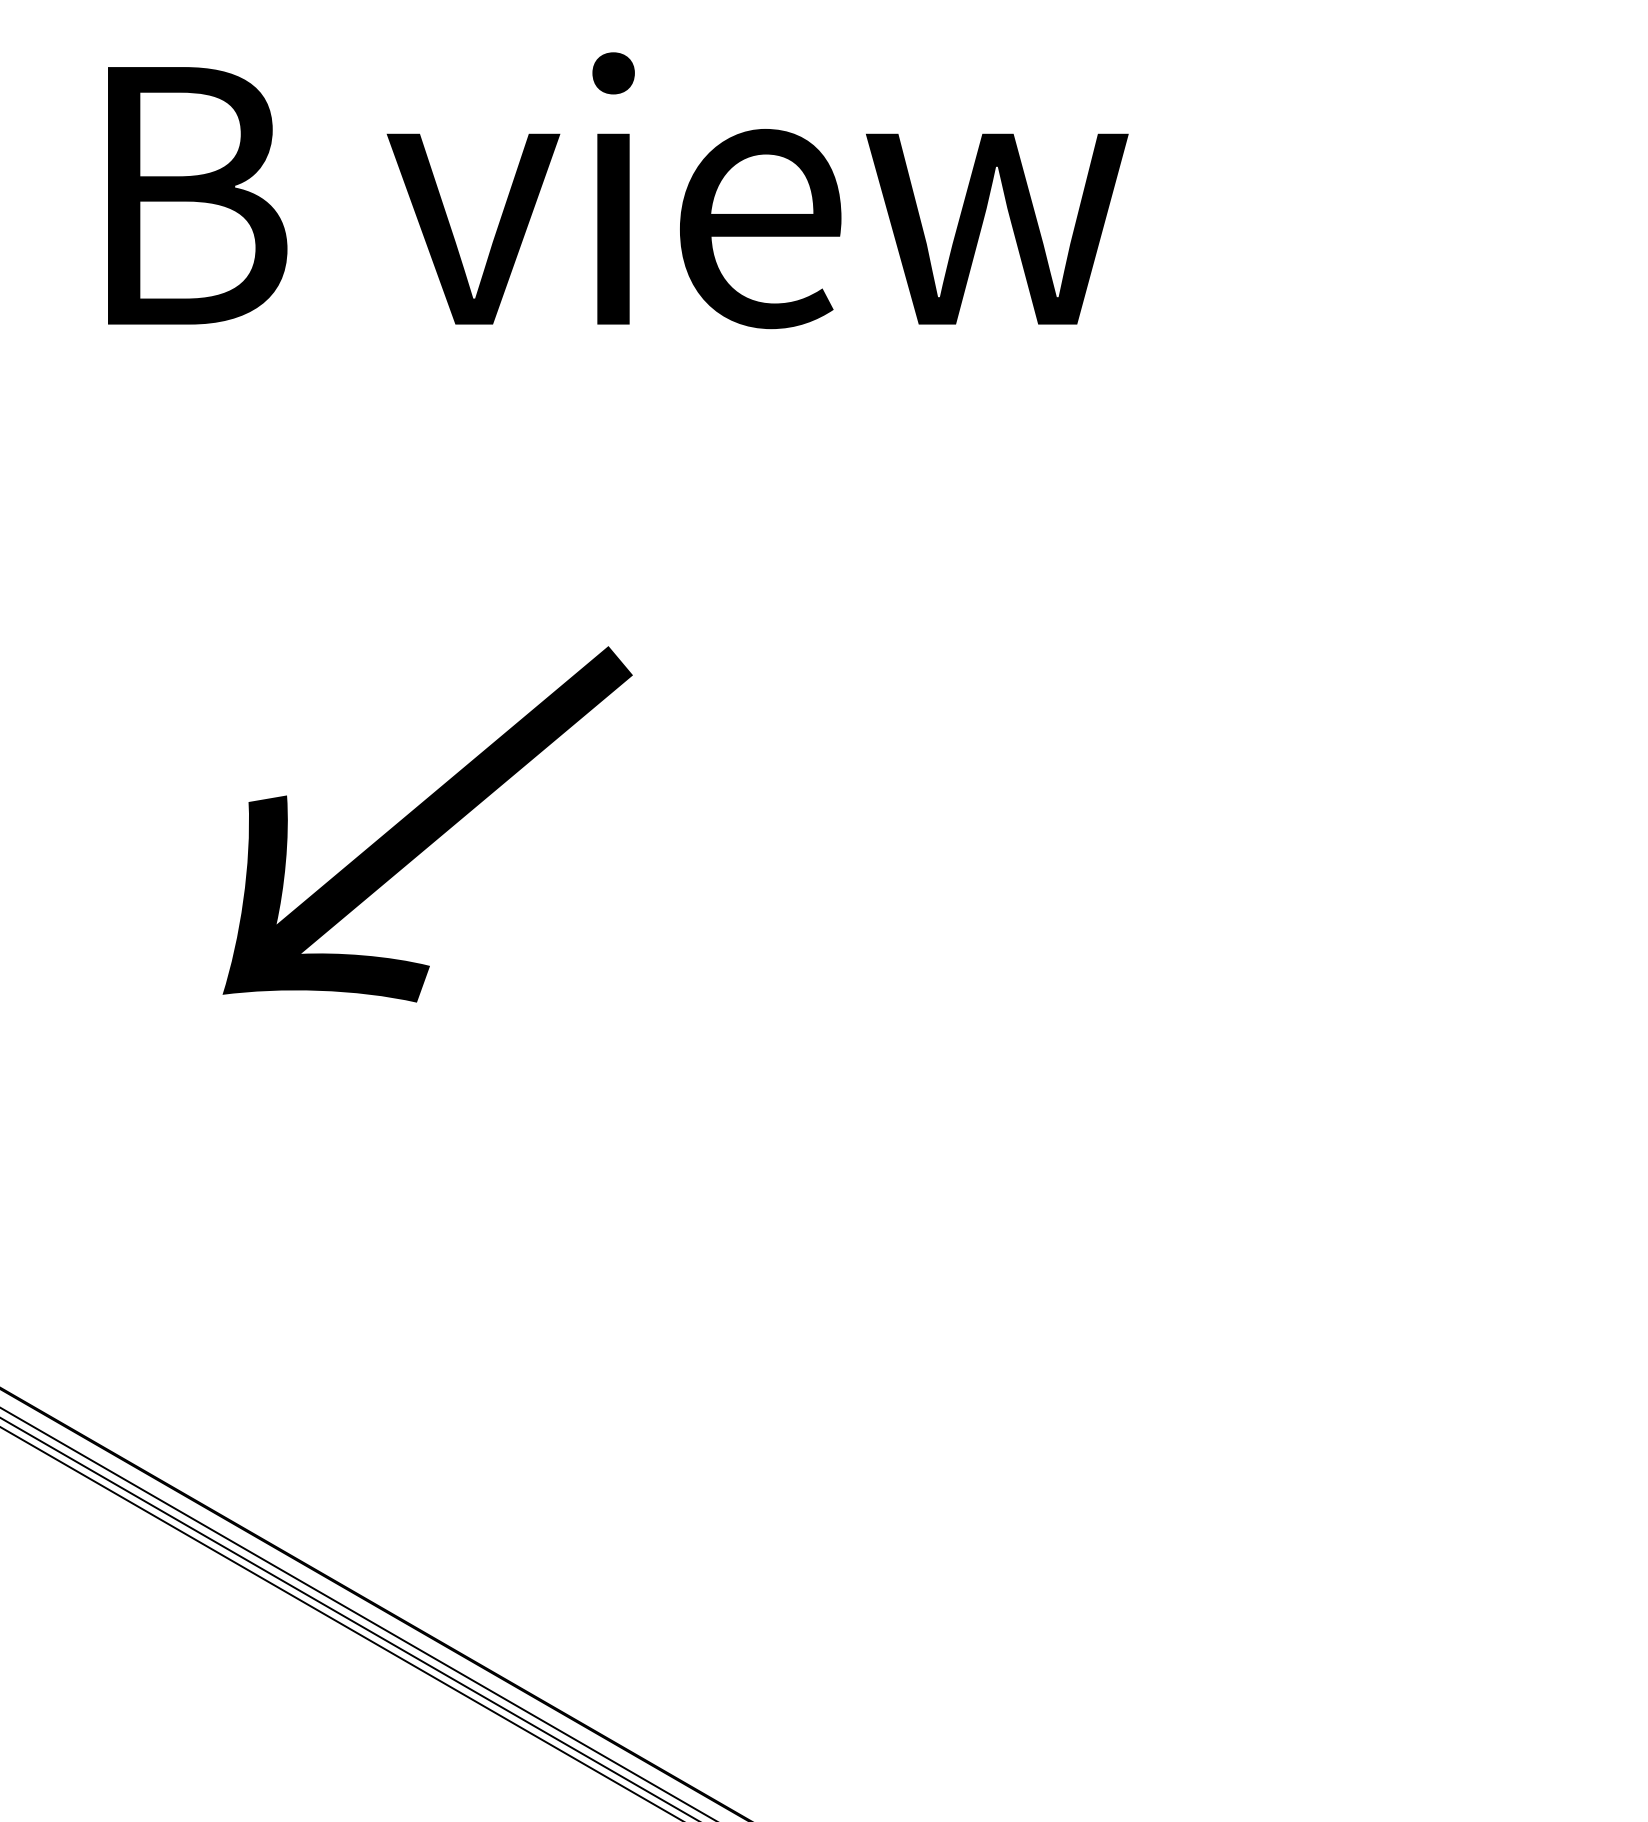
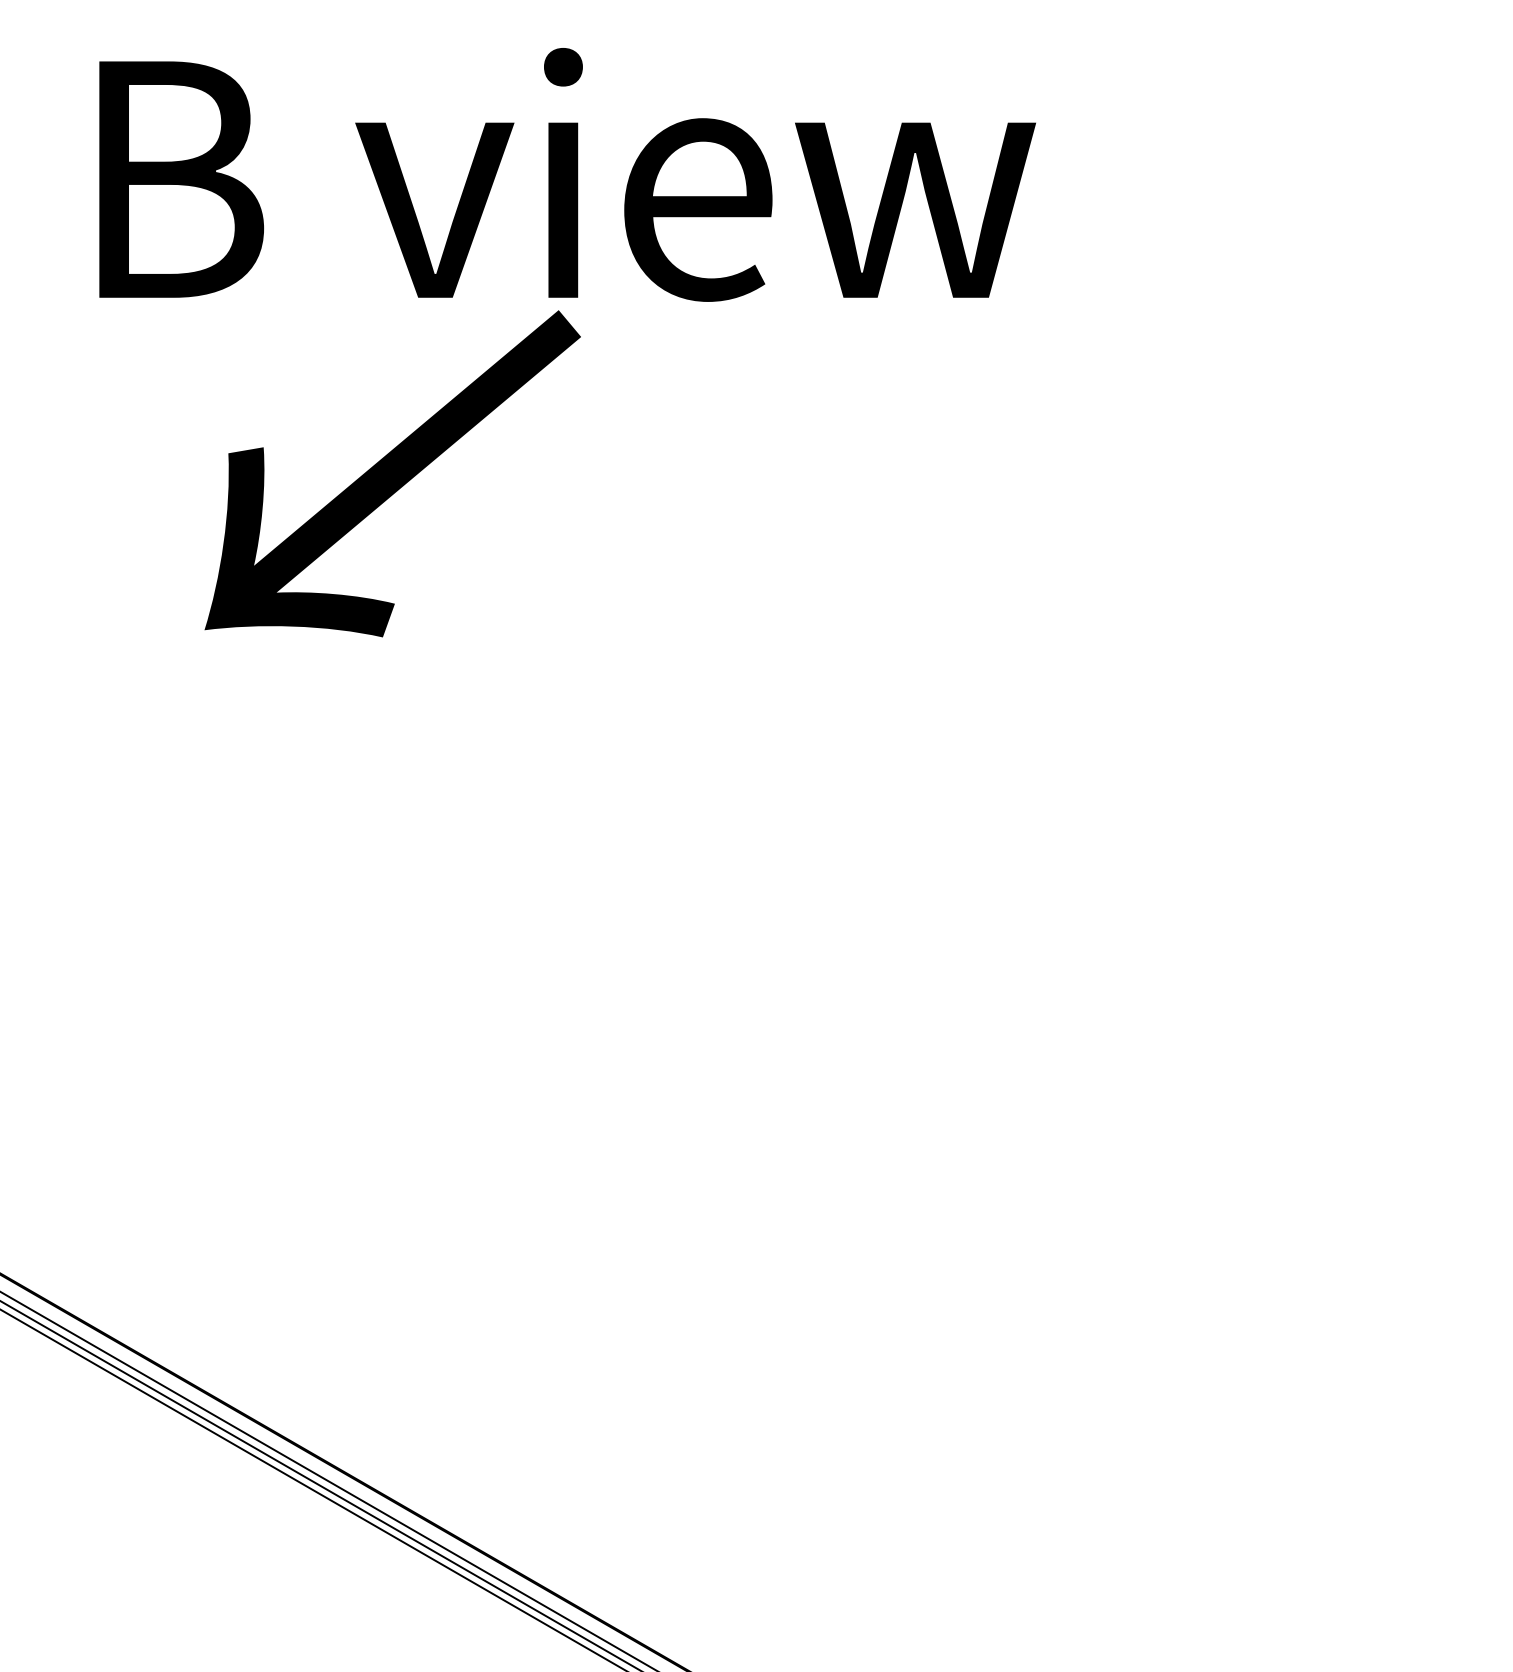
text: (427, 824) -> (392, 473), moved

